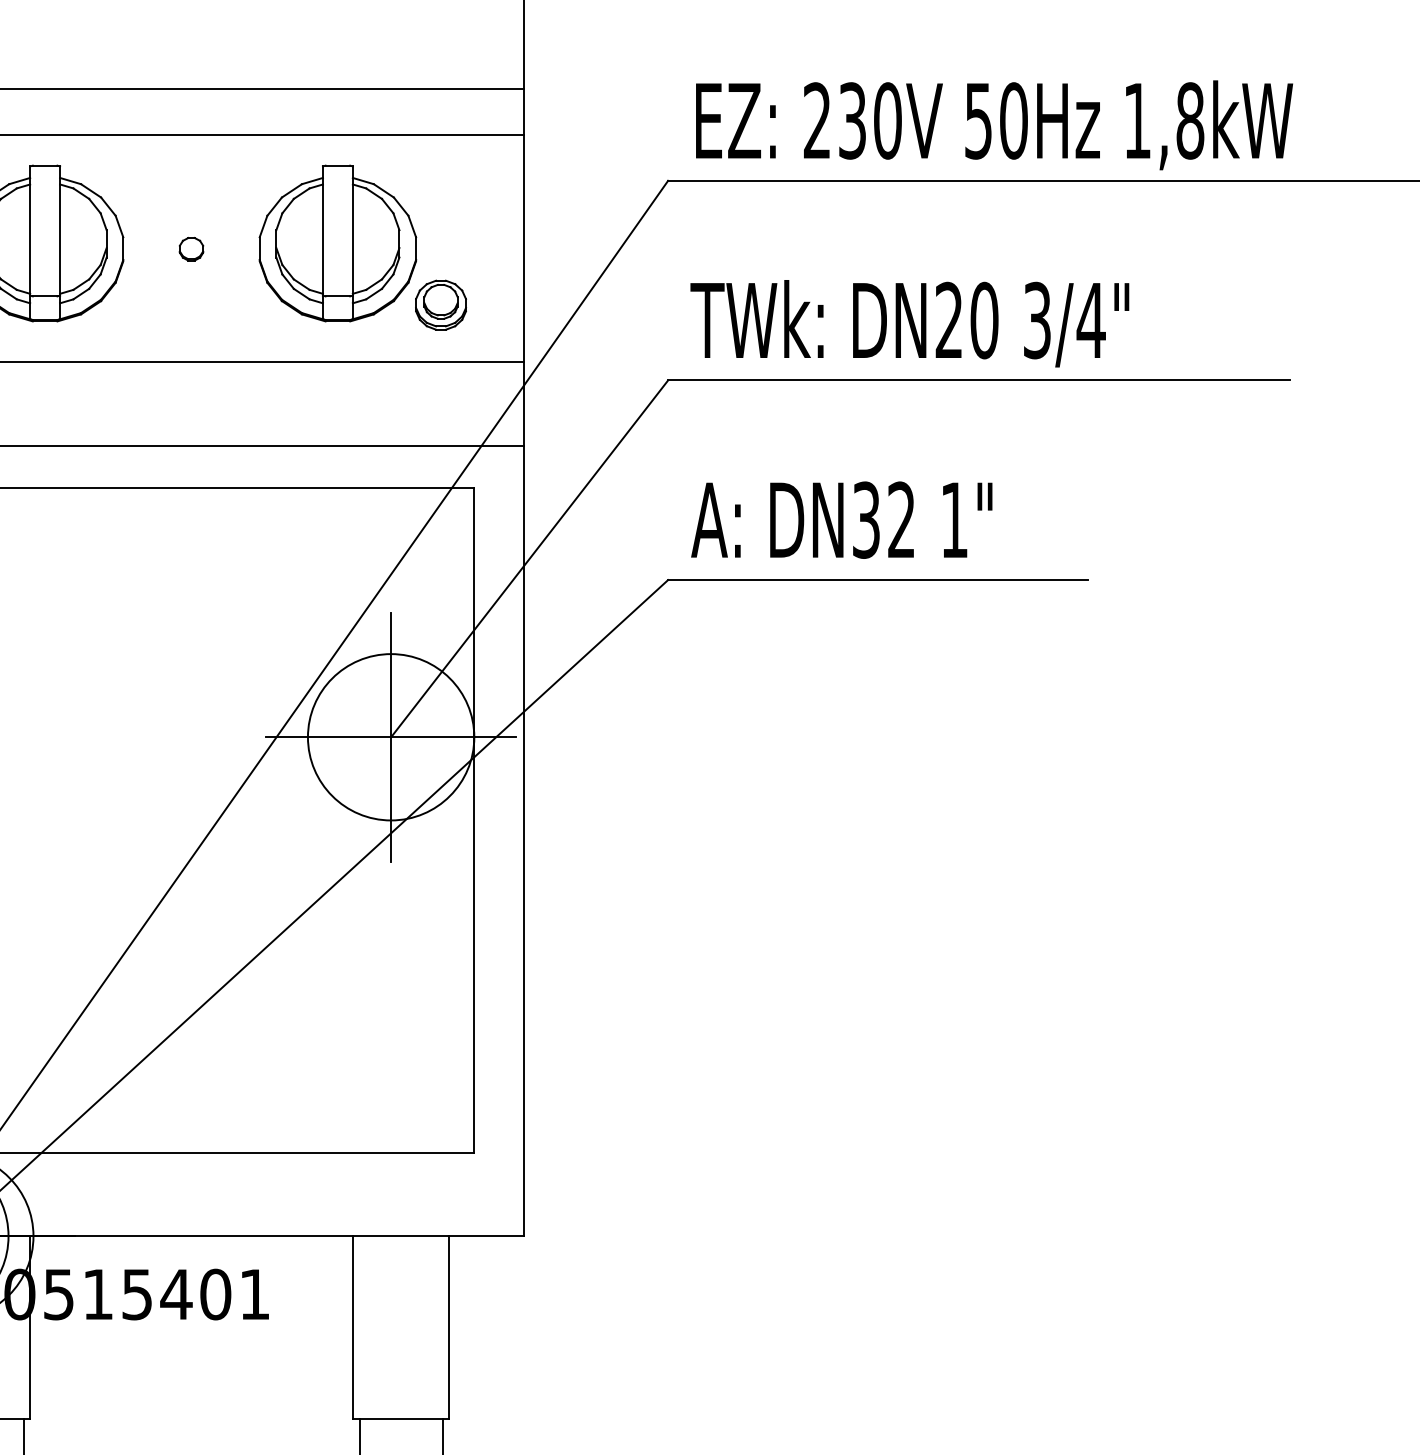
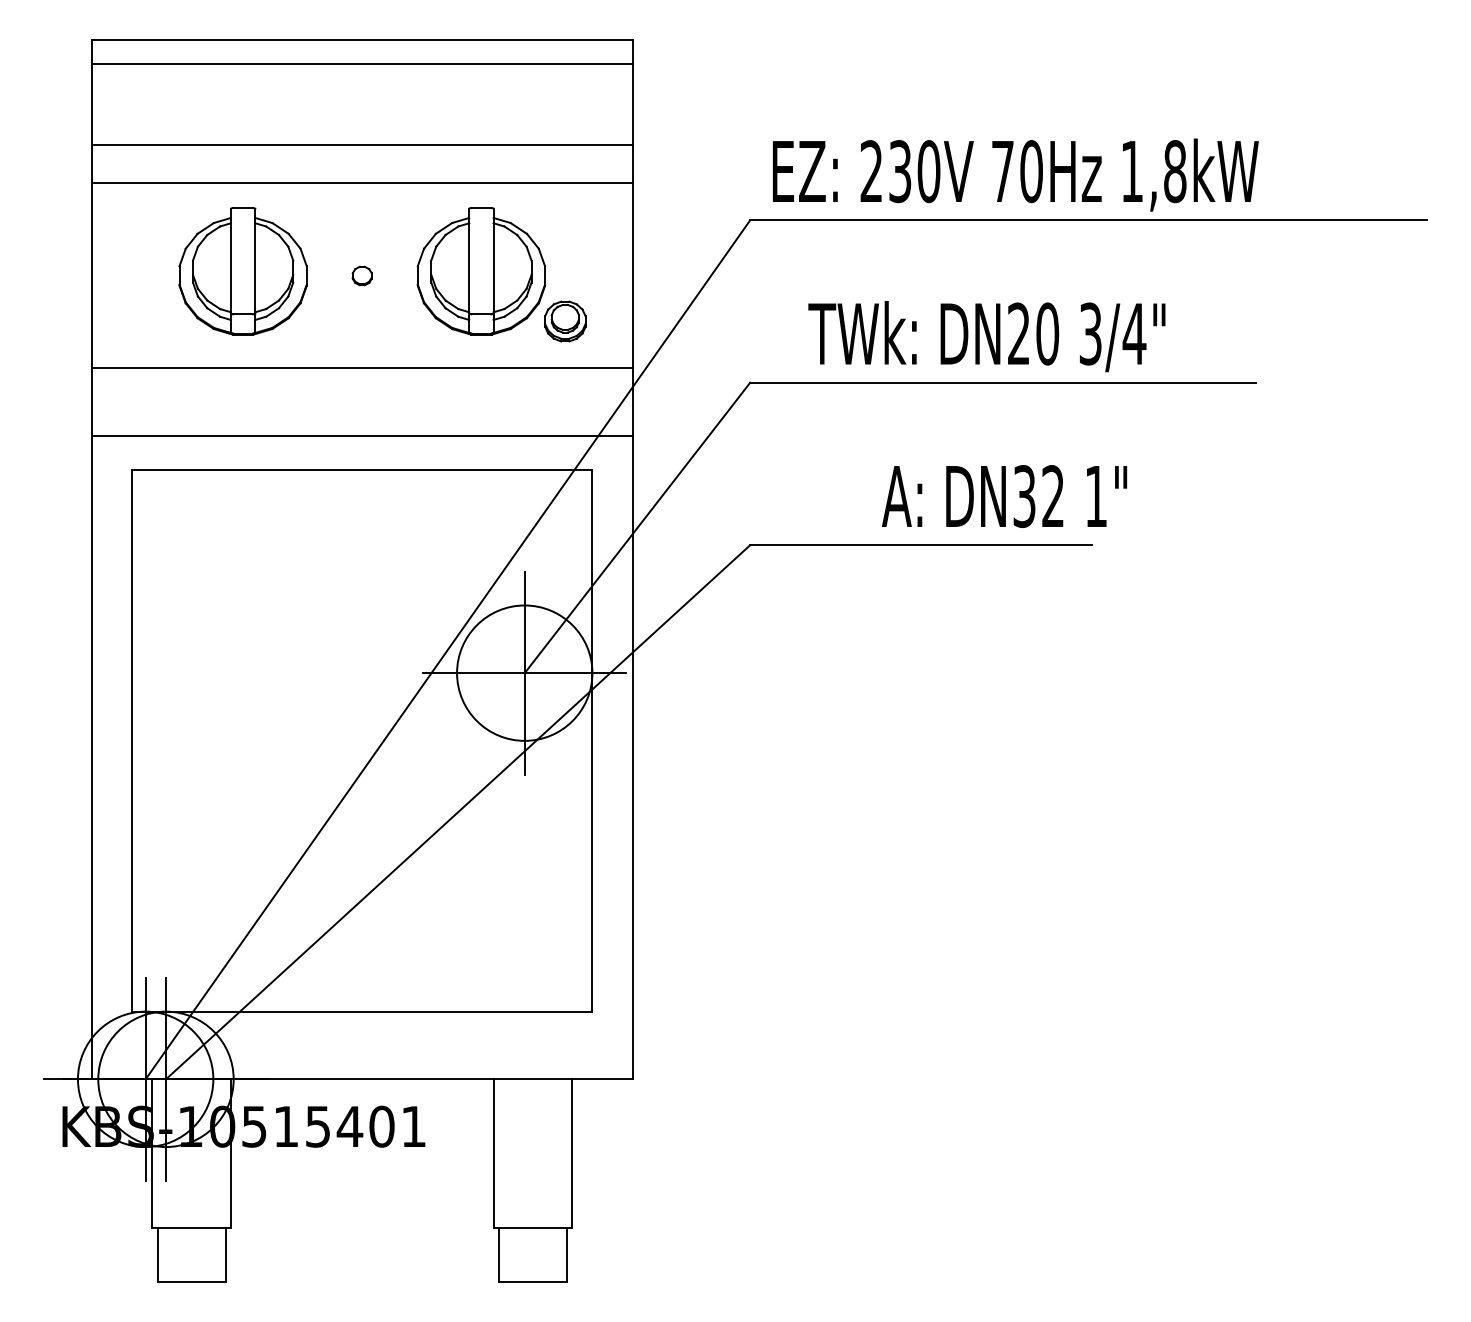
text: (978, 122) -> (1002, 172), 50Hz -> 70Hz
text: (909, 323) -> (986, 336), moved
text: (841, 520) -> (1004, 496), moved

